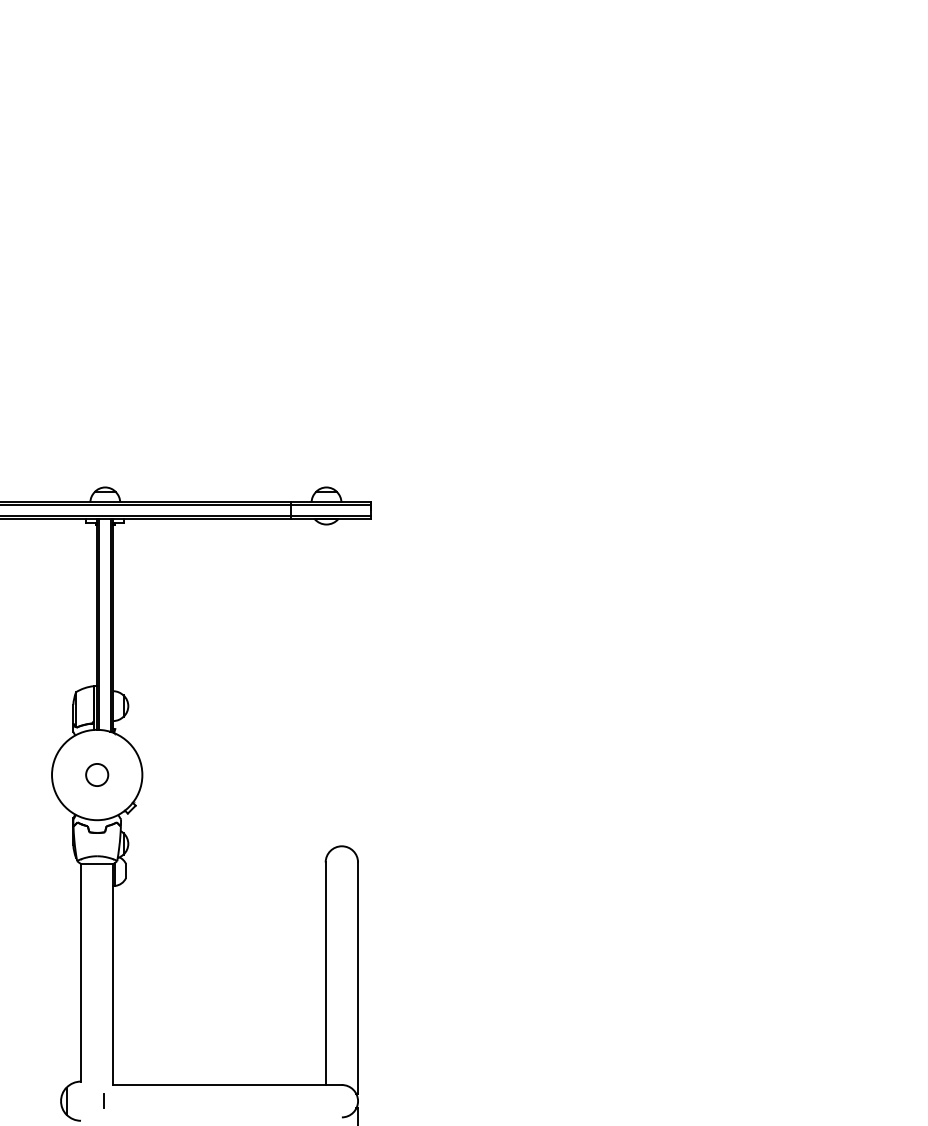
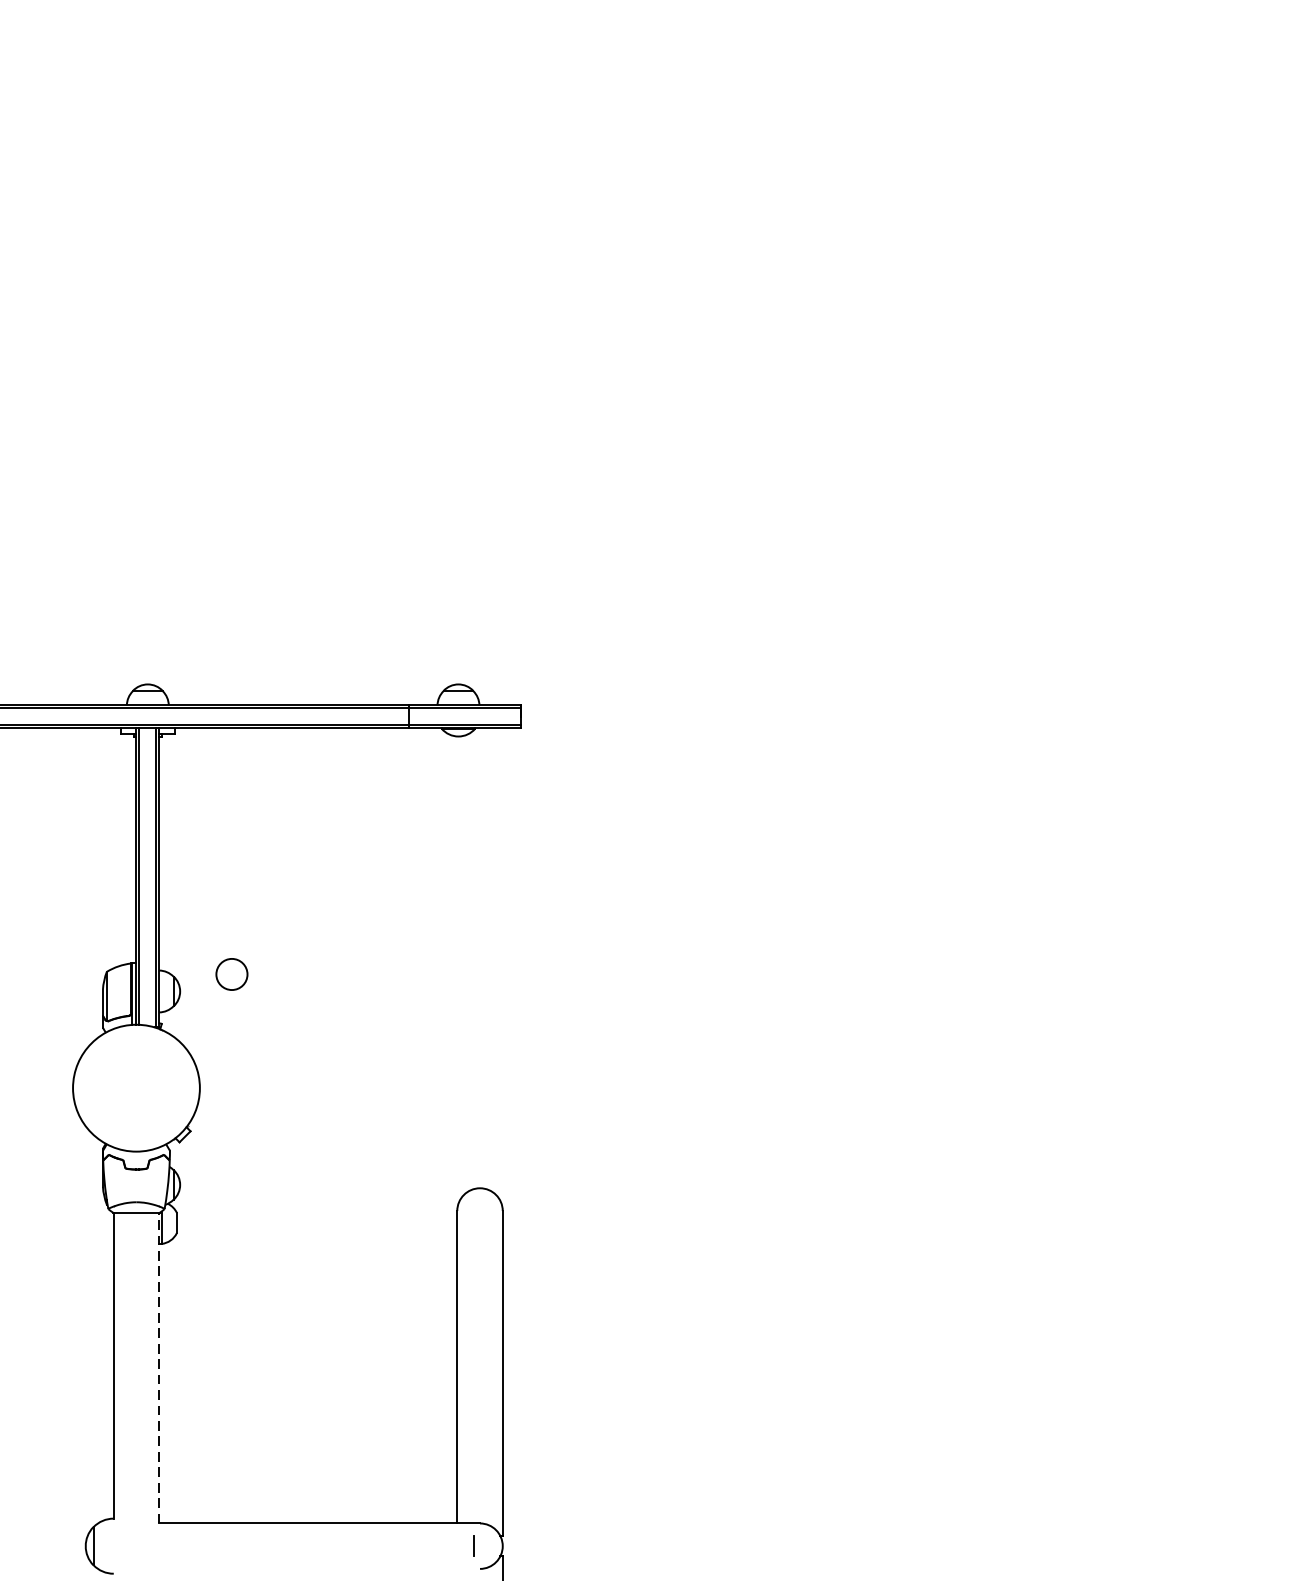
circle: (97, 774) -> (232, 973), moved
line: (113, 974) -> (159, 1368), solid -> dashed
line: (103, 1100) -> (472, 1545), moved

